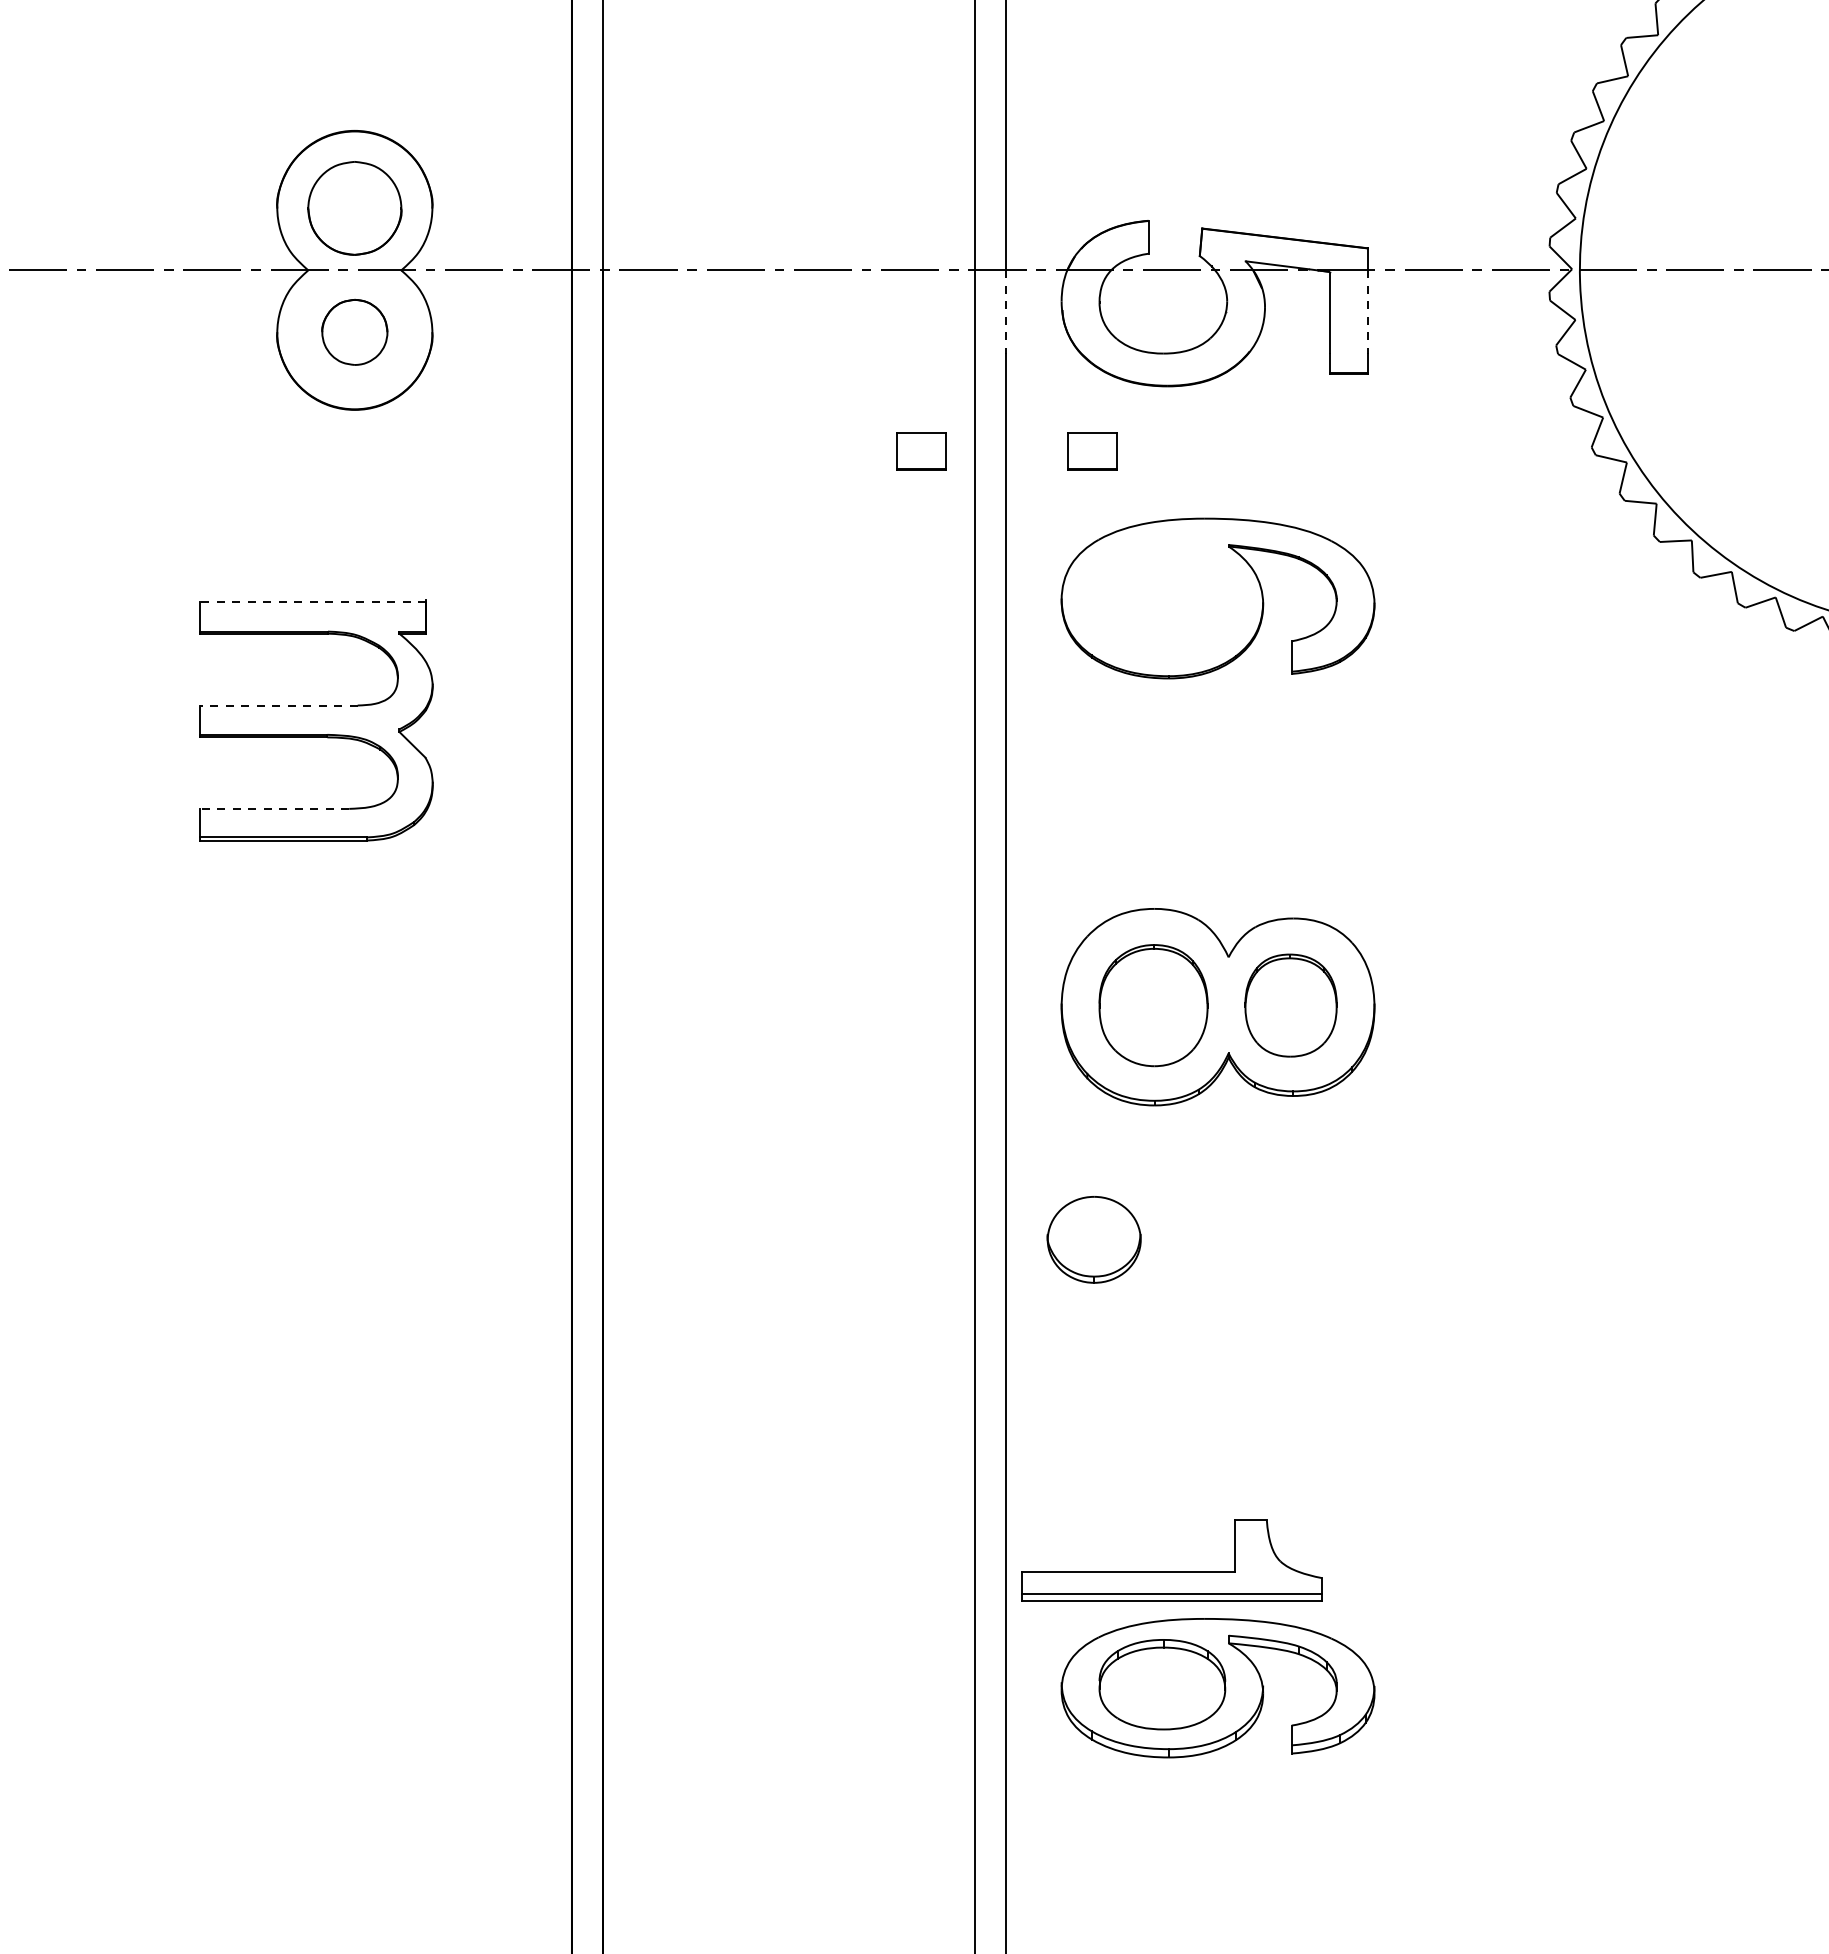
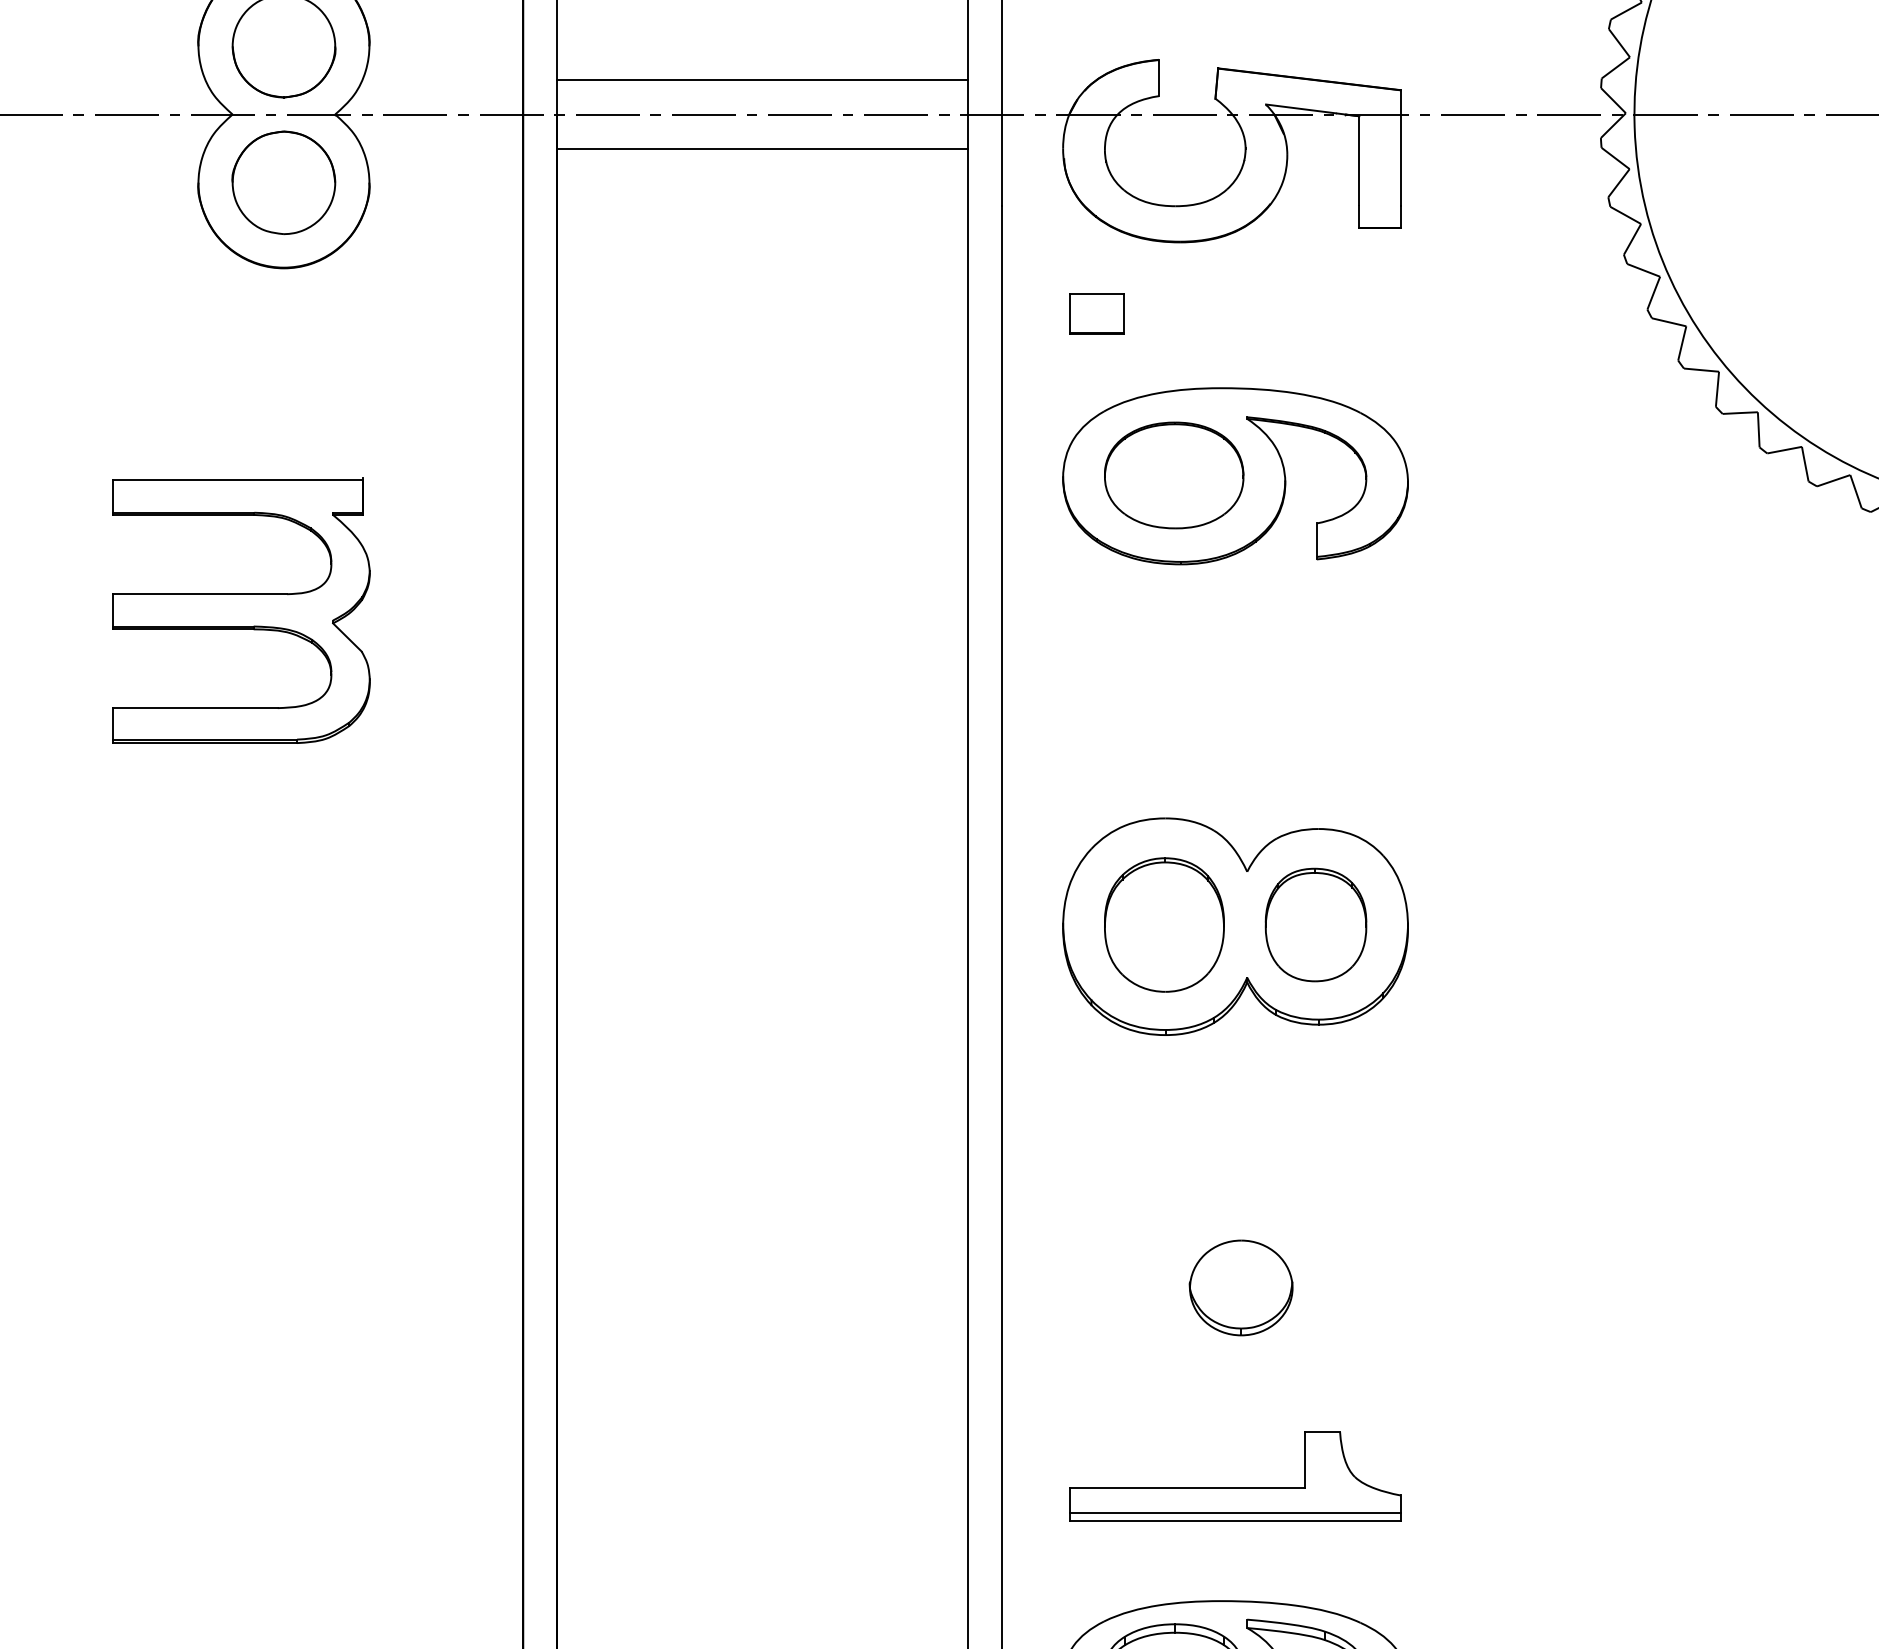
line: (788, 239) -> (762, 80), added
line: (788, 301) -> (762, 148), added
line: (1006, 311) -> (1002, 159), dashed -> solid
line: (1367, 311) -> (1400, 159), dashed -> solid
part: (354, 332) -> (283, 182), size x1.43
part: (921, 451) -> (908, 314), removed
part: (1162, 597) -> (1174, 475), added
line: (312, 601) -> (237, 479), dashed -> solid
line: (278, 705) -> (199, 594), dashed -> solid
line: (274, 808) -> (195, 707), dashed -> solid
part: (1093, 1239) -> (1240, 1287), moved
part: (1171, 1571) -> (1234, 1488), moved

